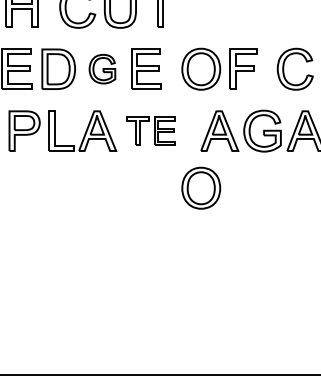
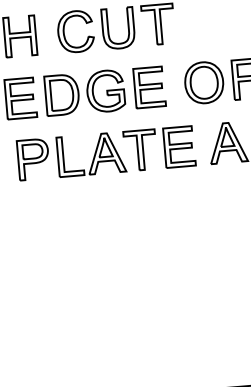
part: (102, 68) -> (105, 90), size x1.43
part: (150, 130) -> (158, 148), size x1.43
part: (201, 187) -> (214, 200), removed

